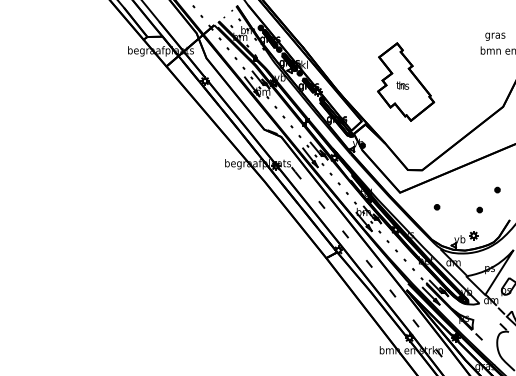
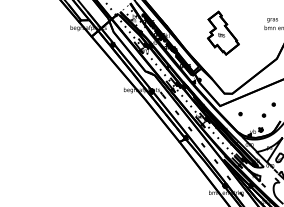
part: (406, 80) -> (223, 32), moved

